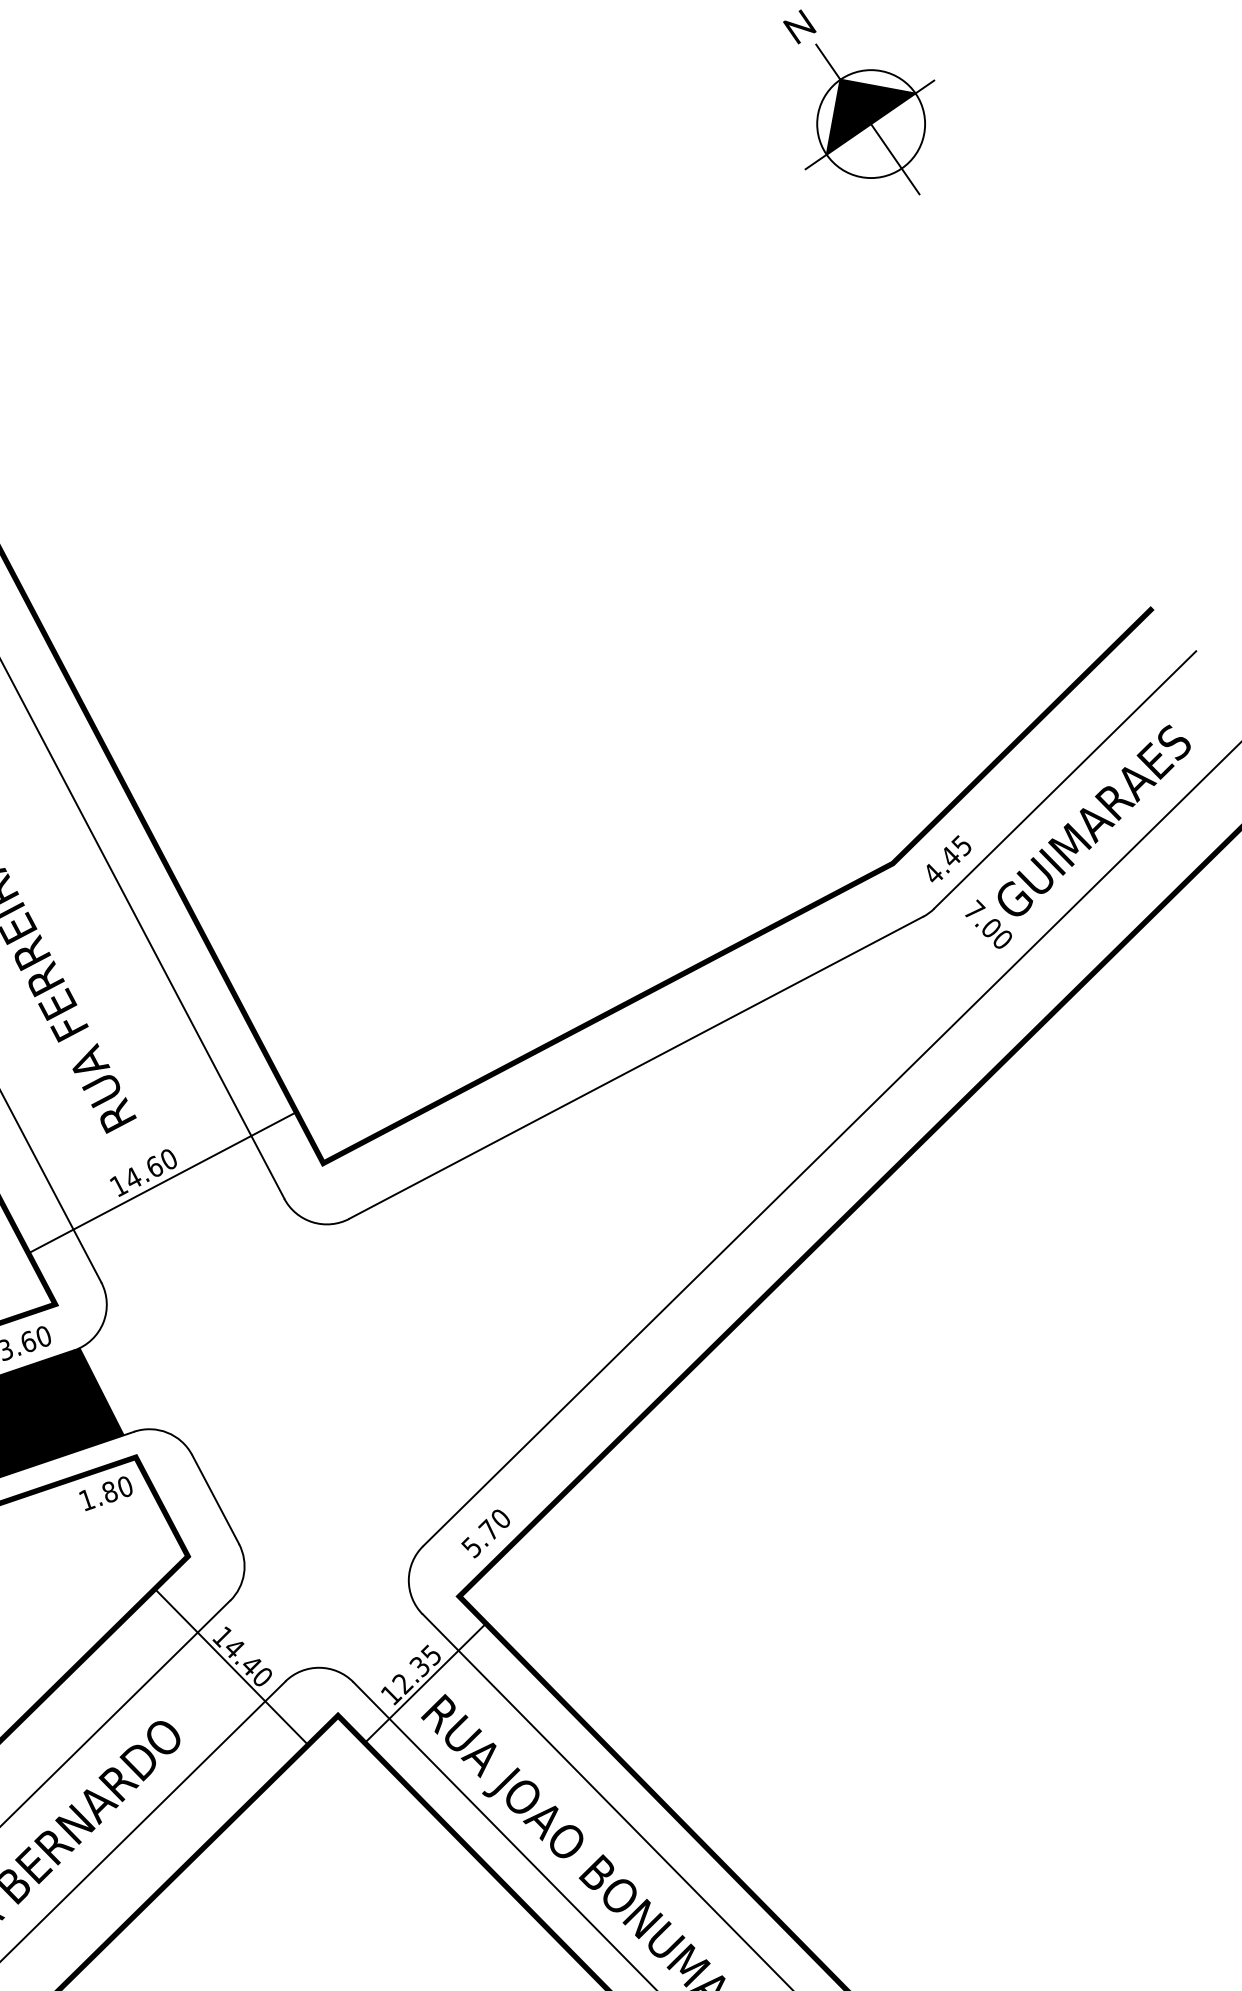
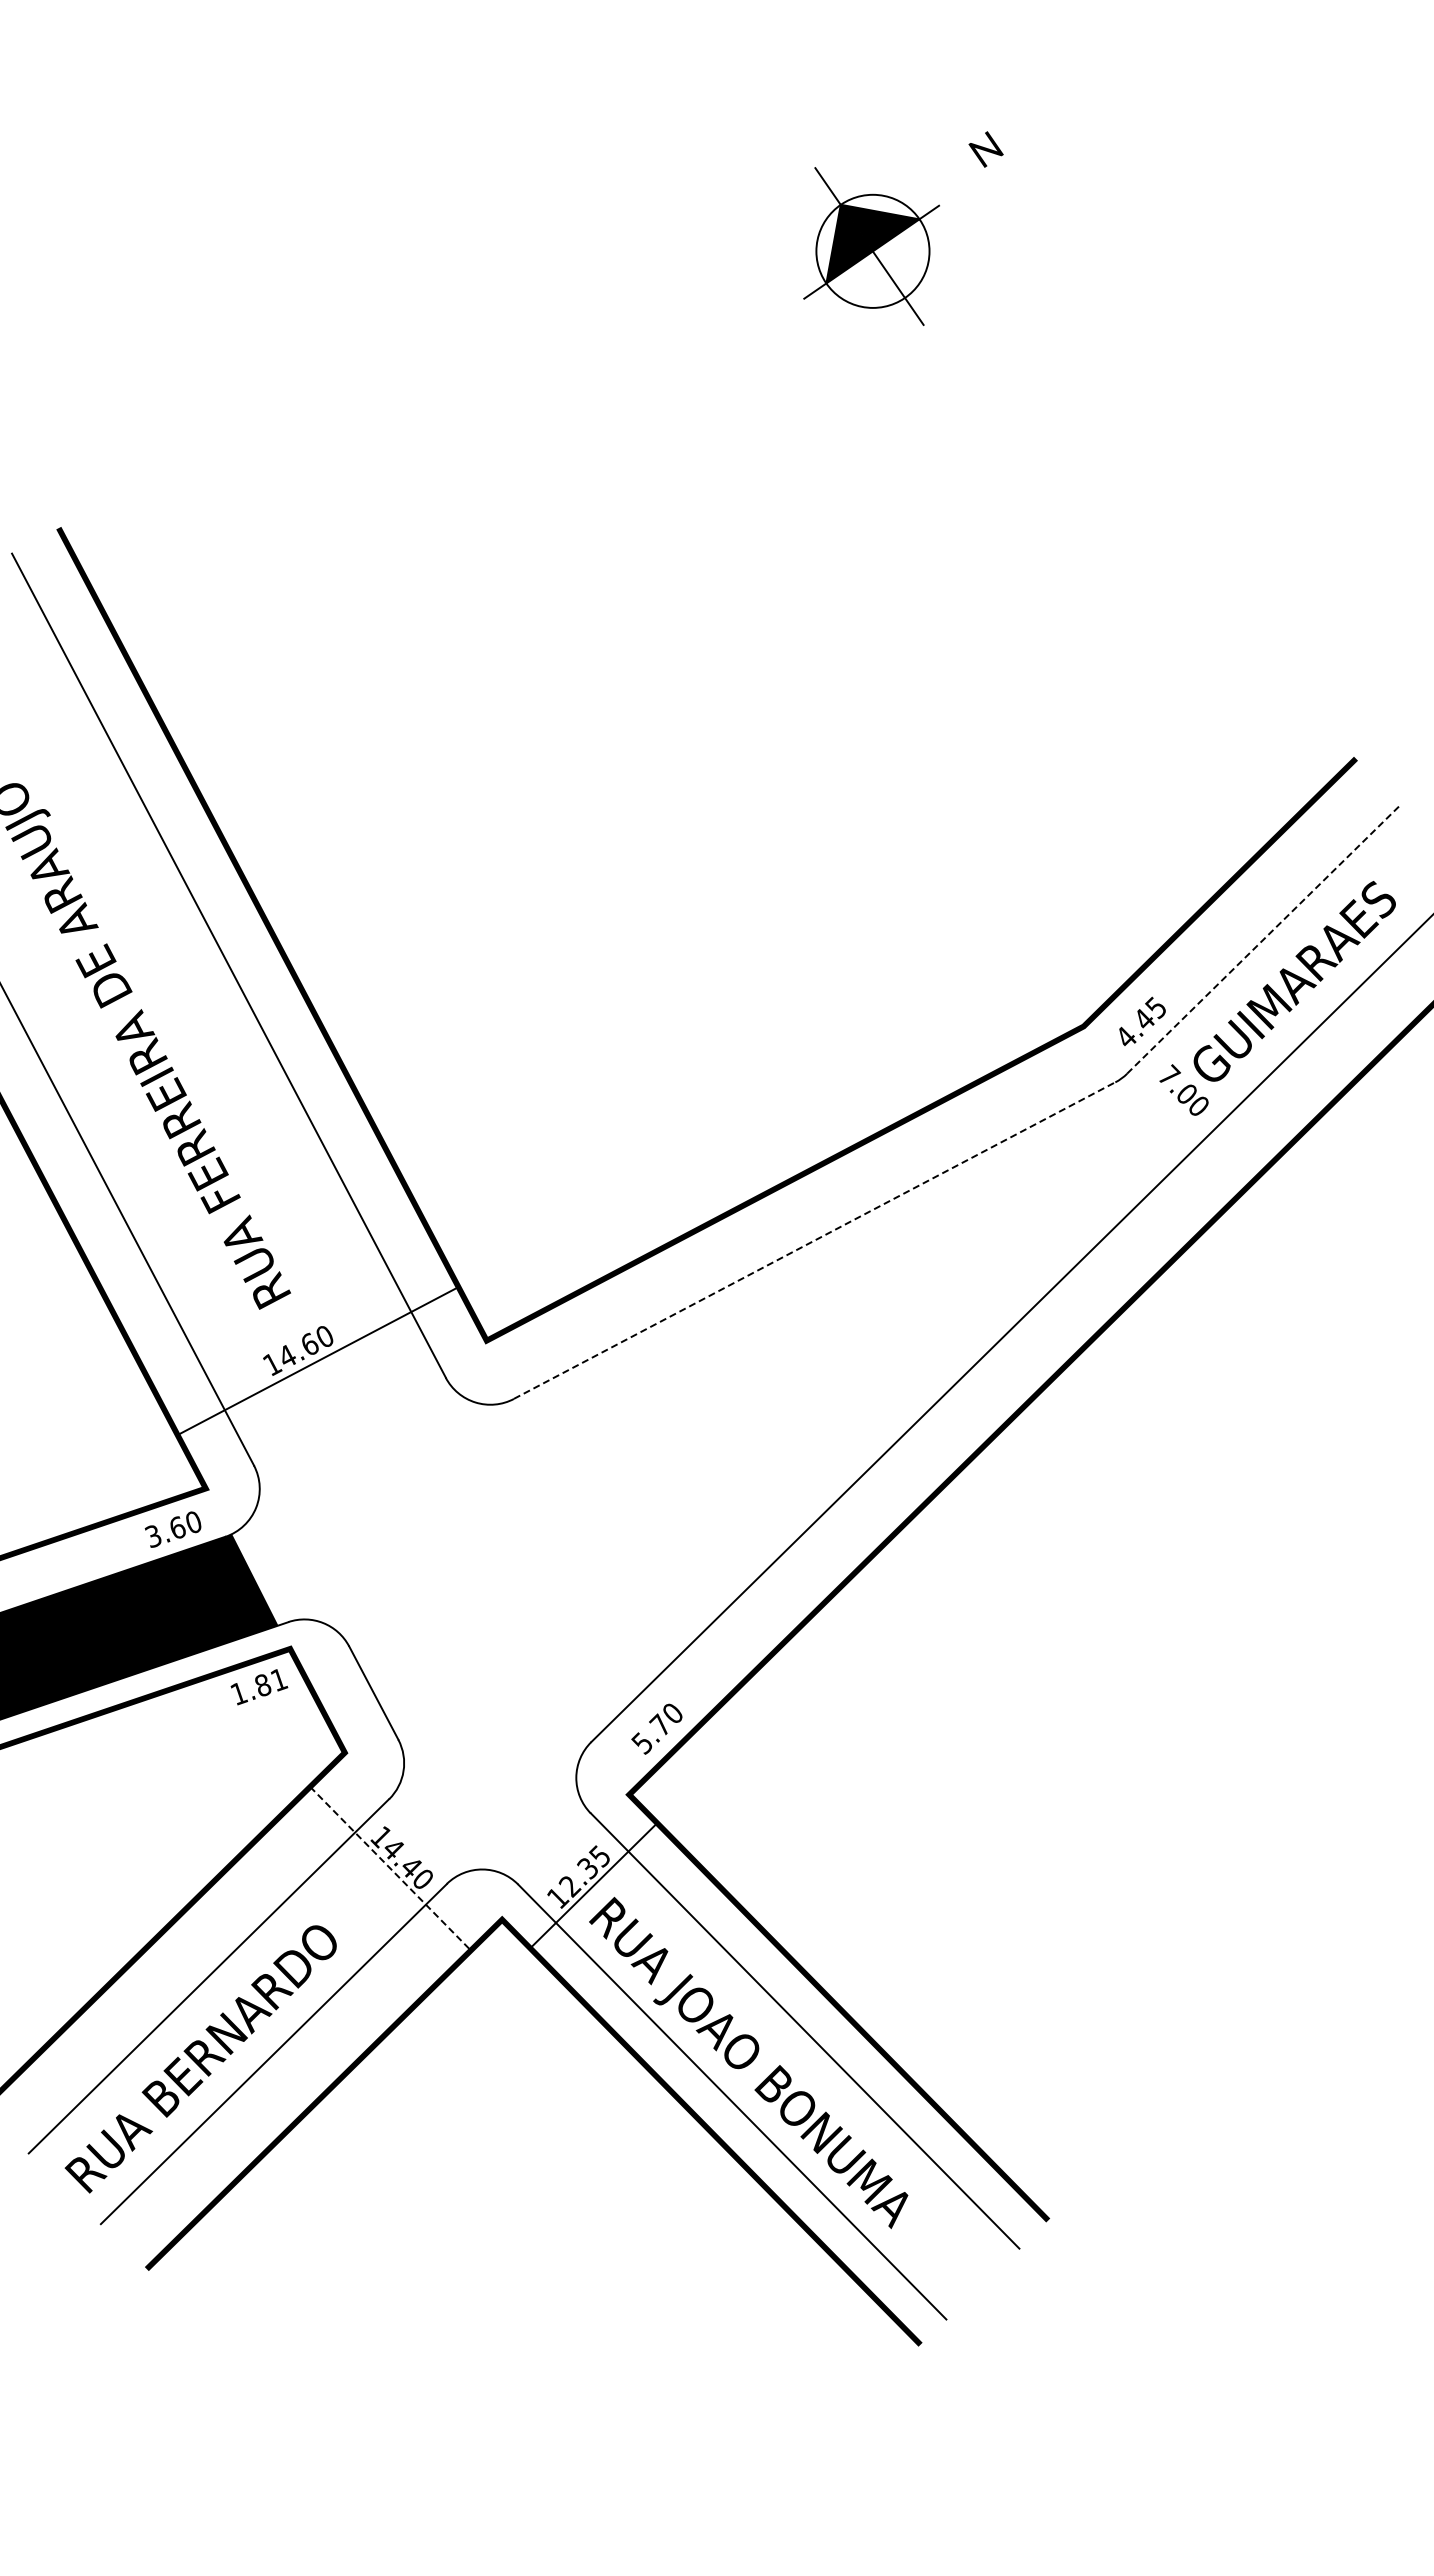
part: (869, 119) -> (871, 246), moved
line: (1065, 779) -> (1264, 938), solid -> dashed
line: (636, 1067) -> (814, 1240), solid -> dashed
text: (125, 1487) -> (279, 1680), 1.80 -> 1.81
line: (231, 1666) -> (390, 1868), solid -> dashed

